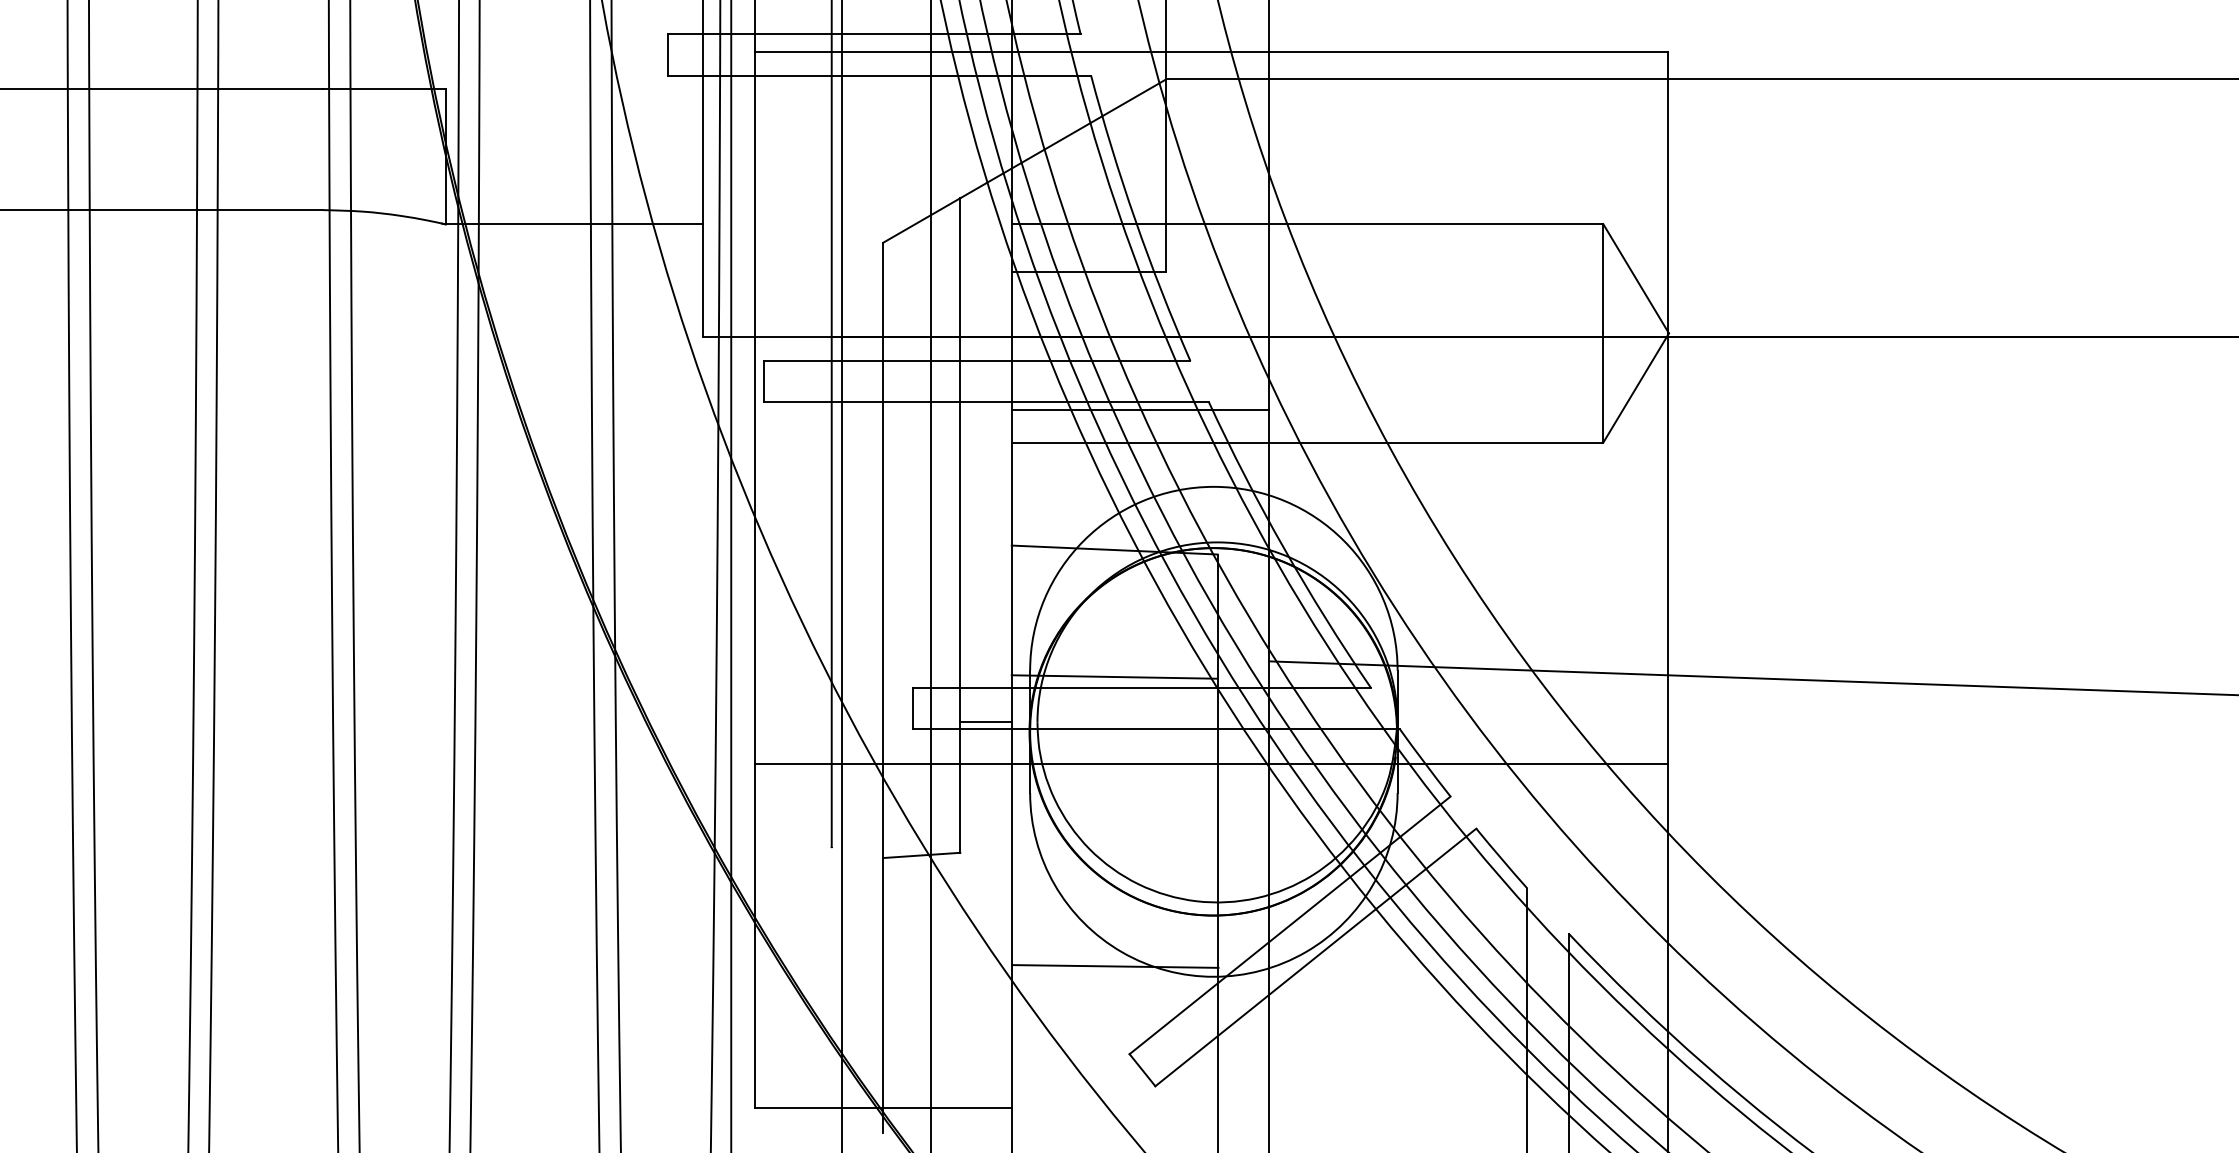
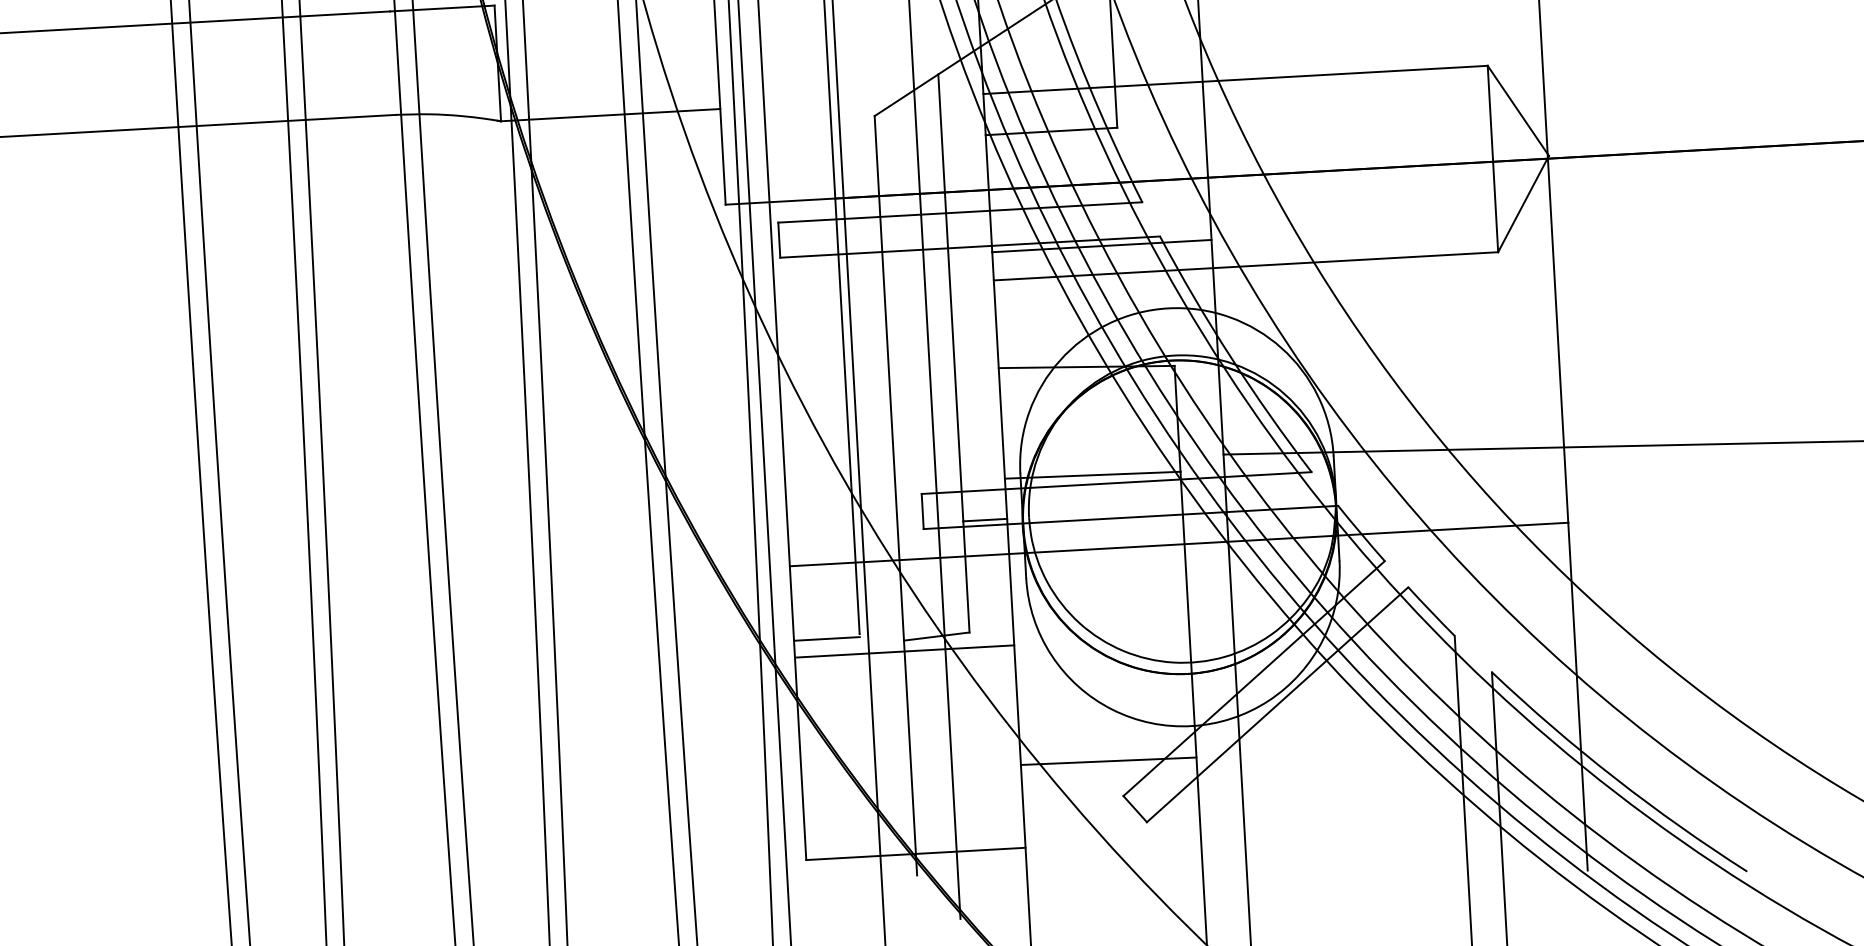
line: (792, 851) -> (826, 639), added
line: (882, 870) -> (904, 651), added
line: (1115, 966) -> (1108, 761), moved

